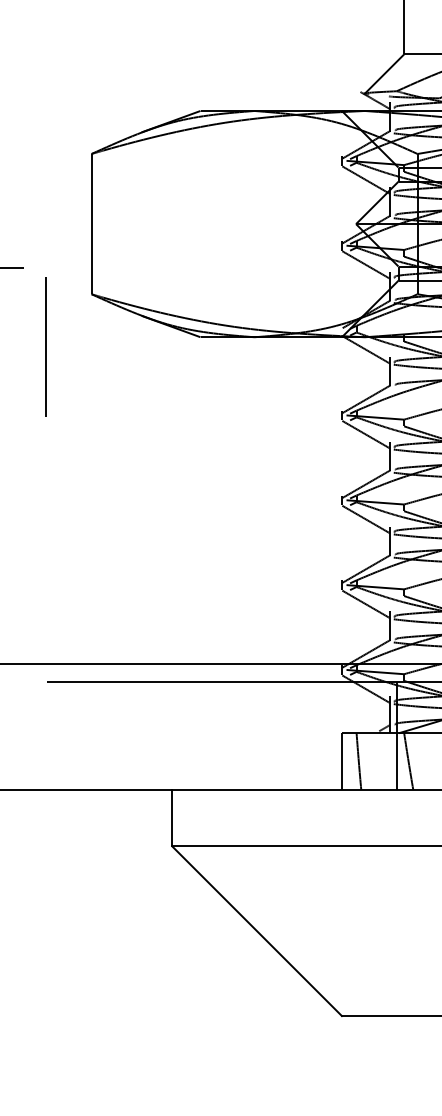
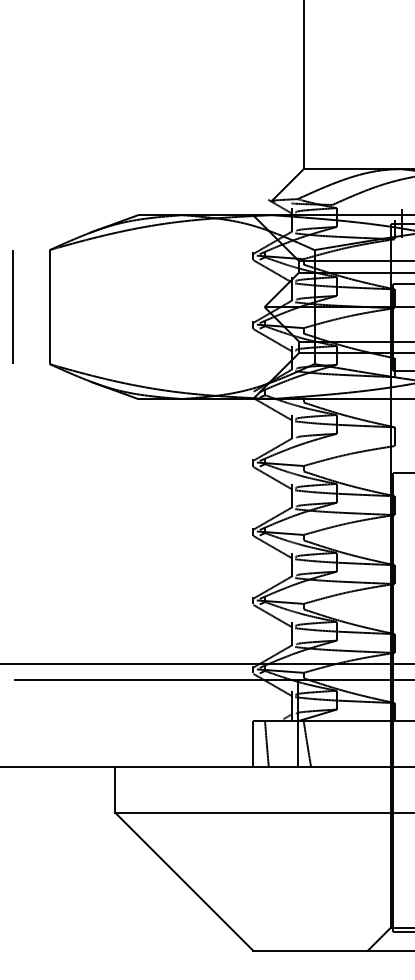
line: (45, 346) -> (12, 306), moved

